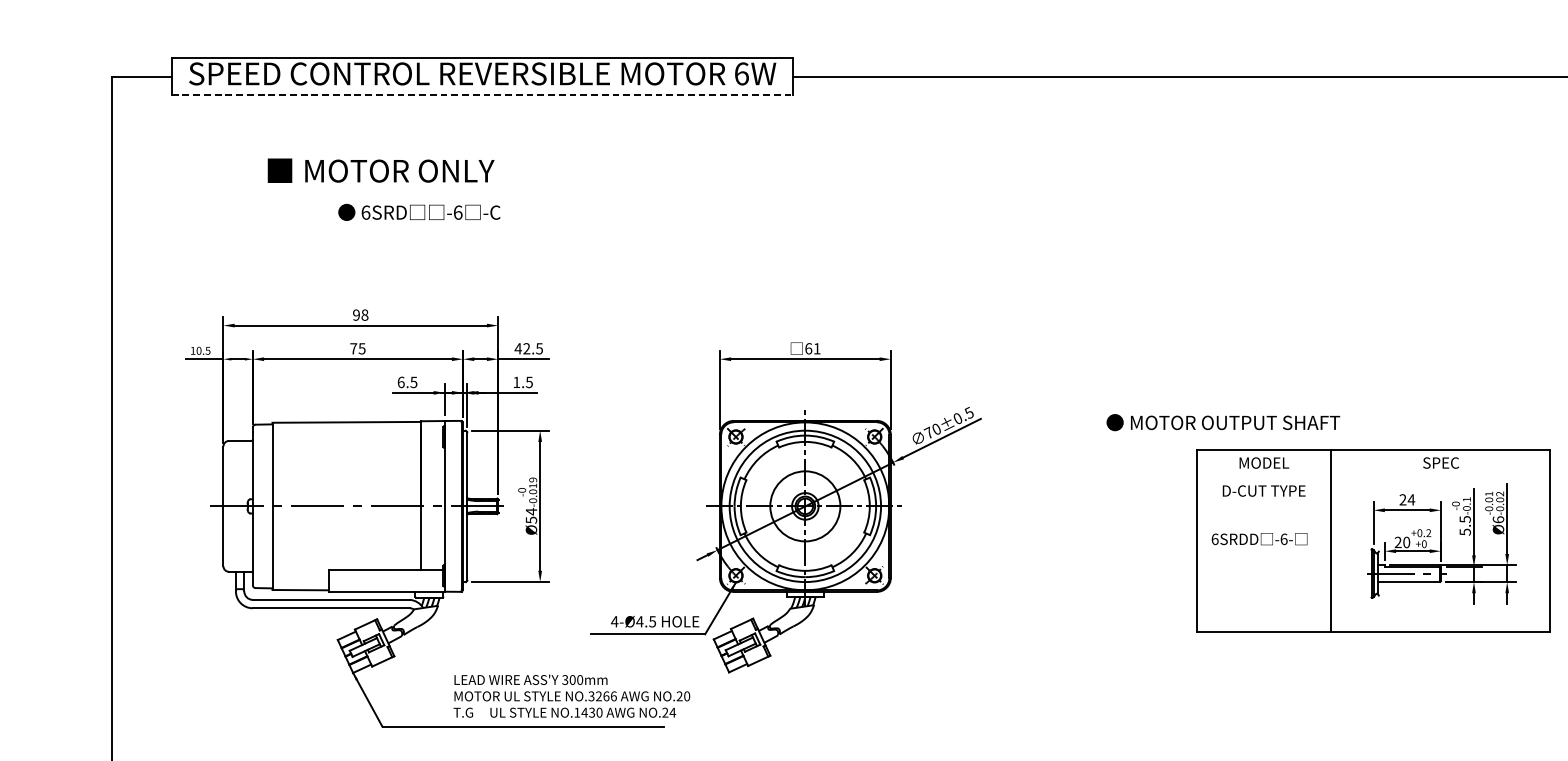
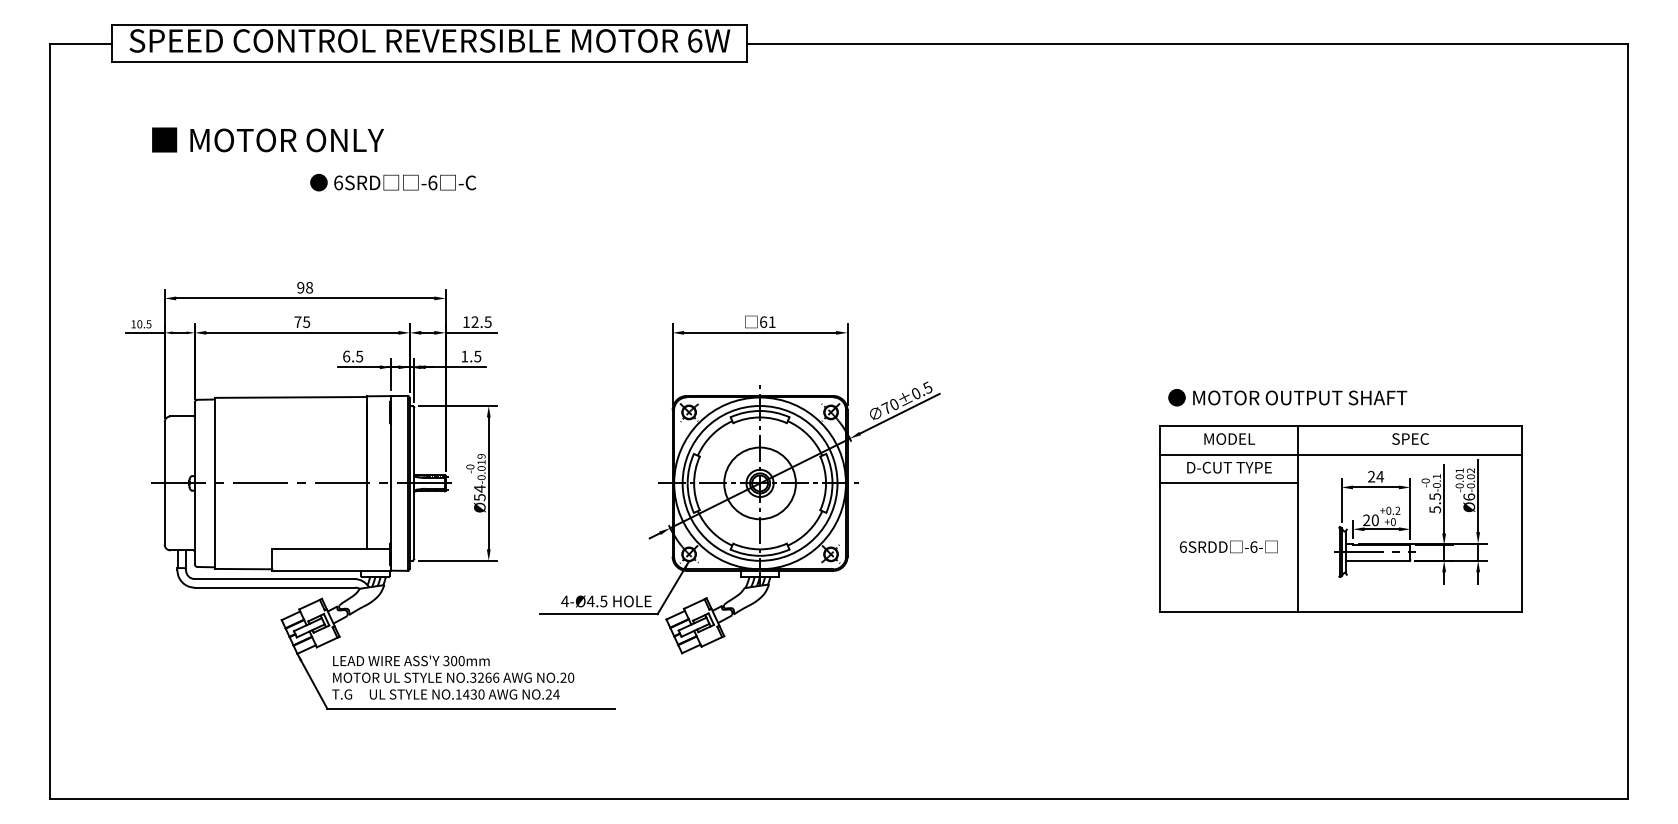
line: (482, 94) -> (429, 62), dashed -> solid
text: (380, 170) -> (267, 139), moved
text: (419, 212) -> (393, 182), moved
text: (518, 348) -> (466, 321), 42.5 -> 12.5
text: (1223, 422) -> (1287, 397), moved
line: (1373, 478) -> (1341, 454), added
line: (1264, 506) -> (1229, 483), added
text: (1259, 538) -> (1228, 546), moved
text: (572, 696) -> (453, 677), moved

